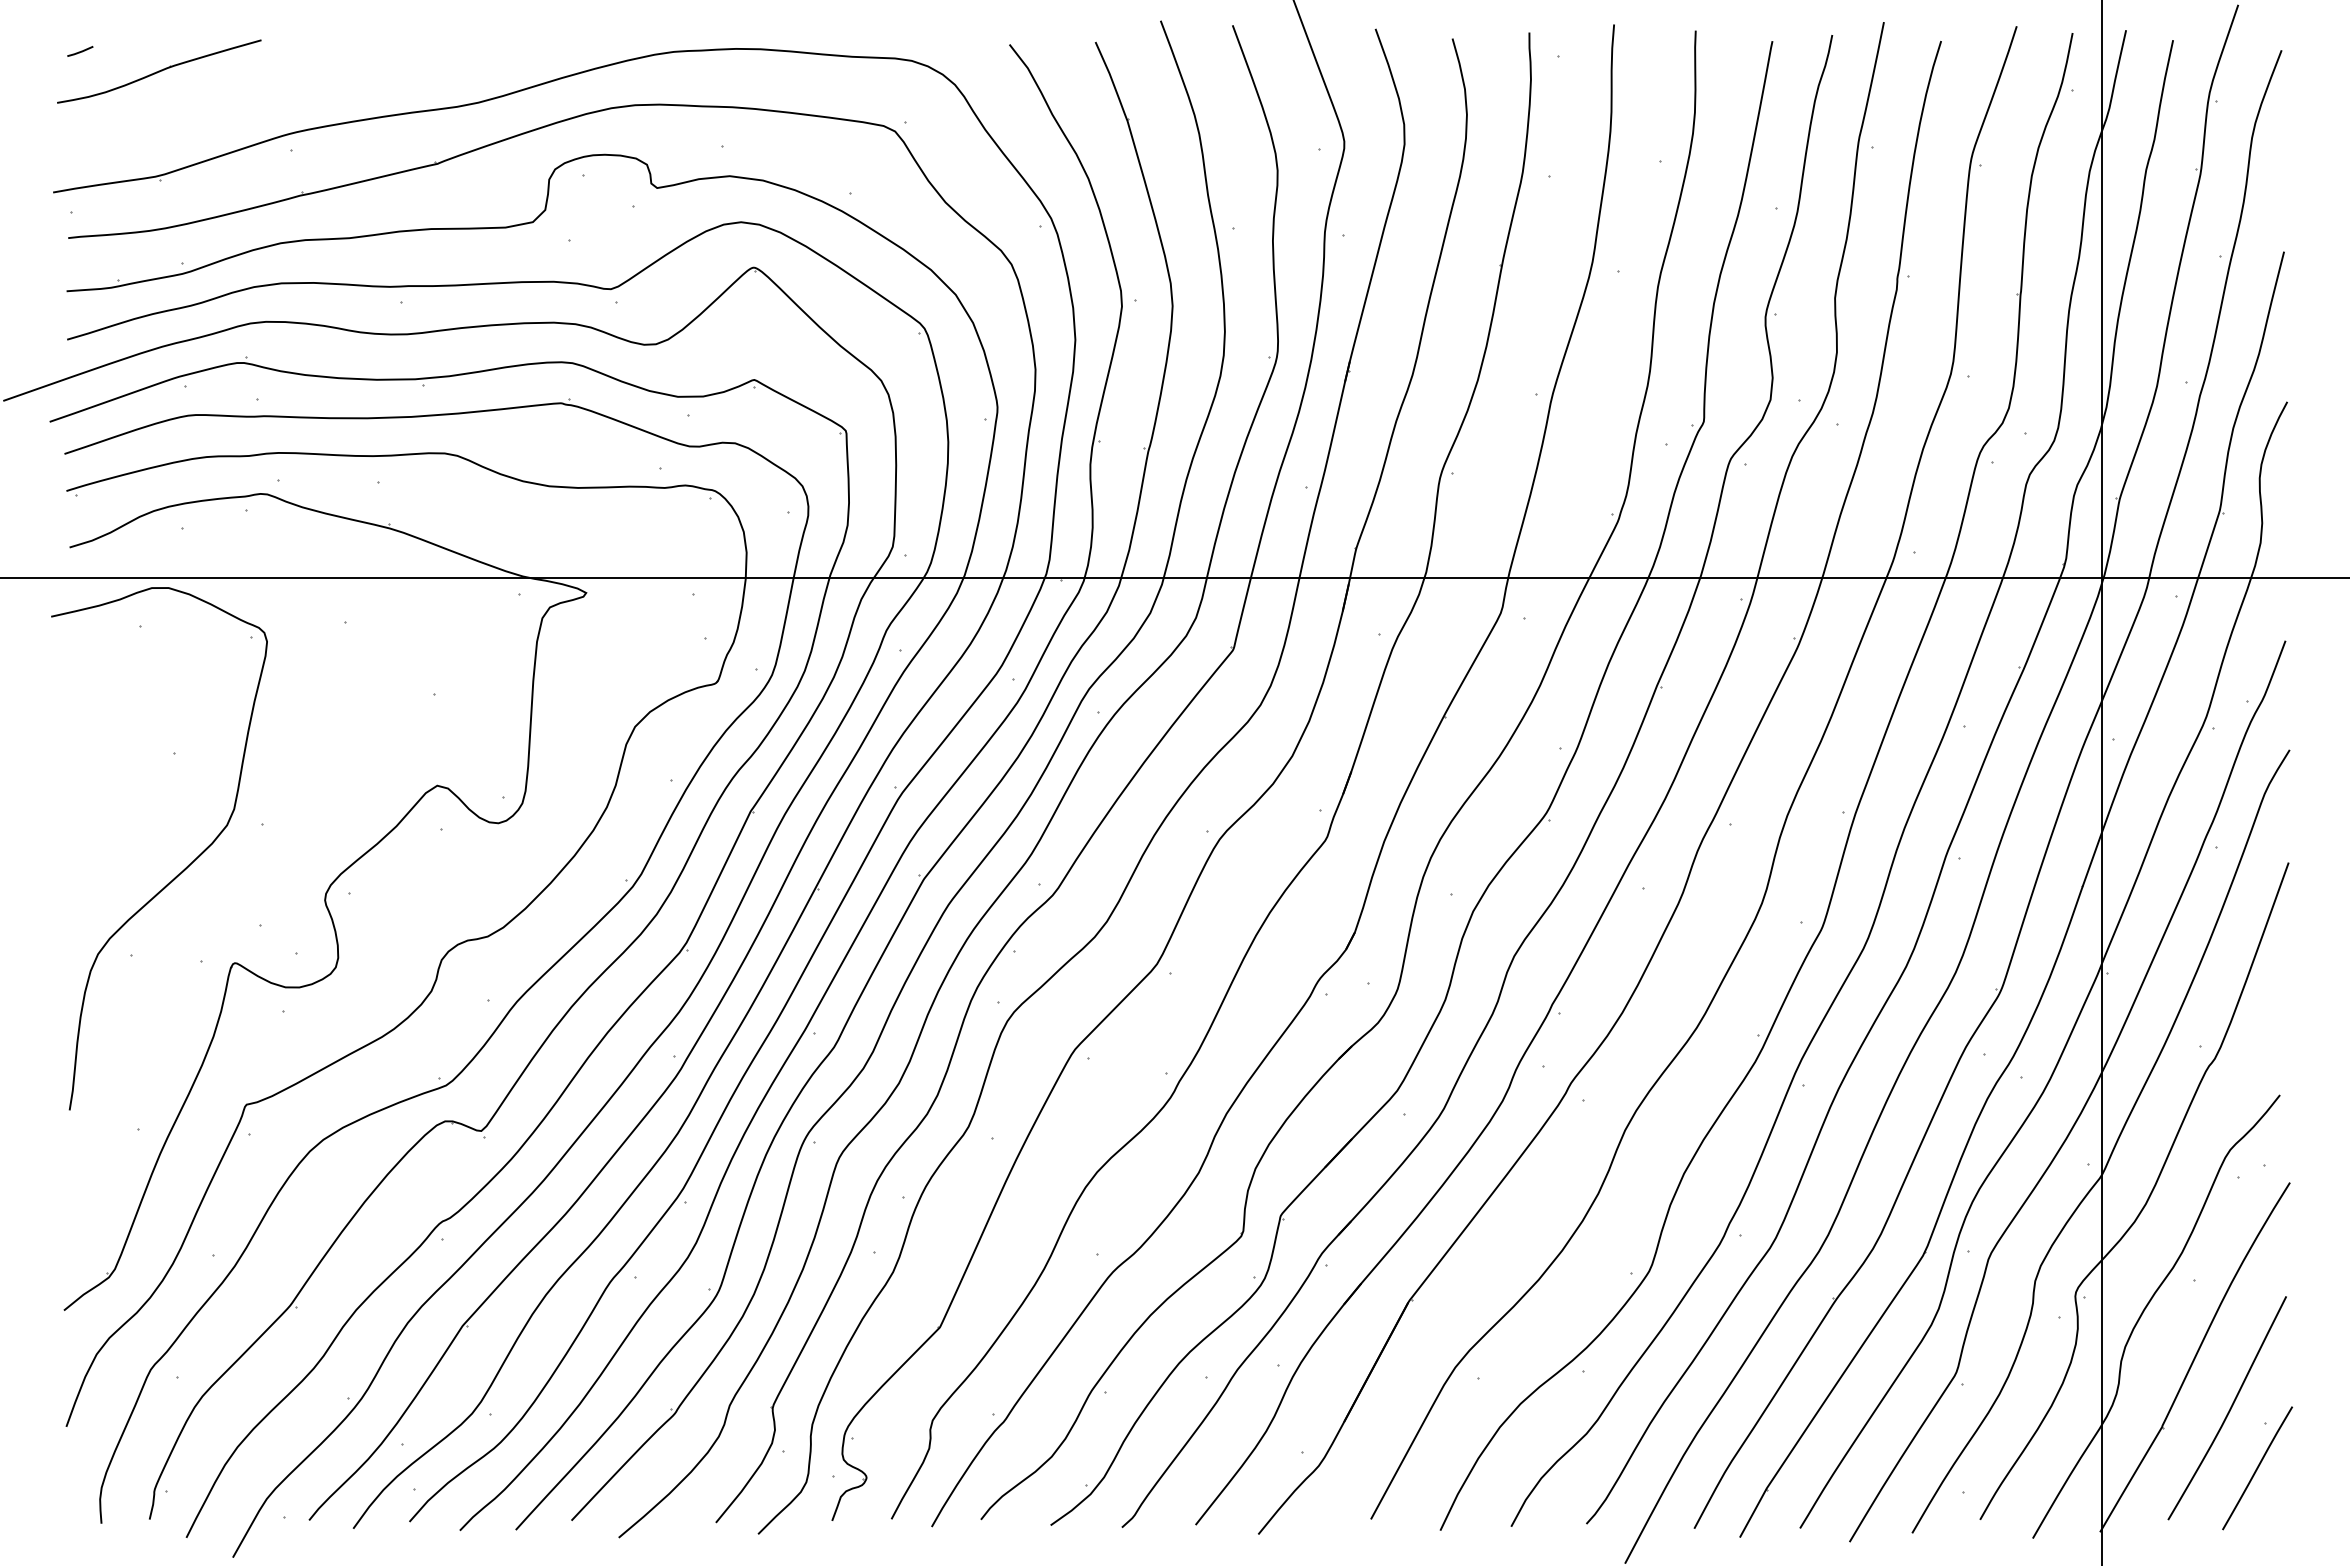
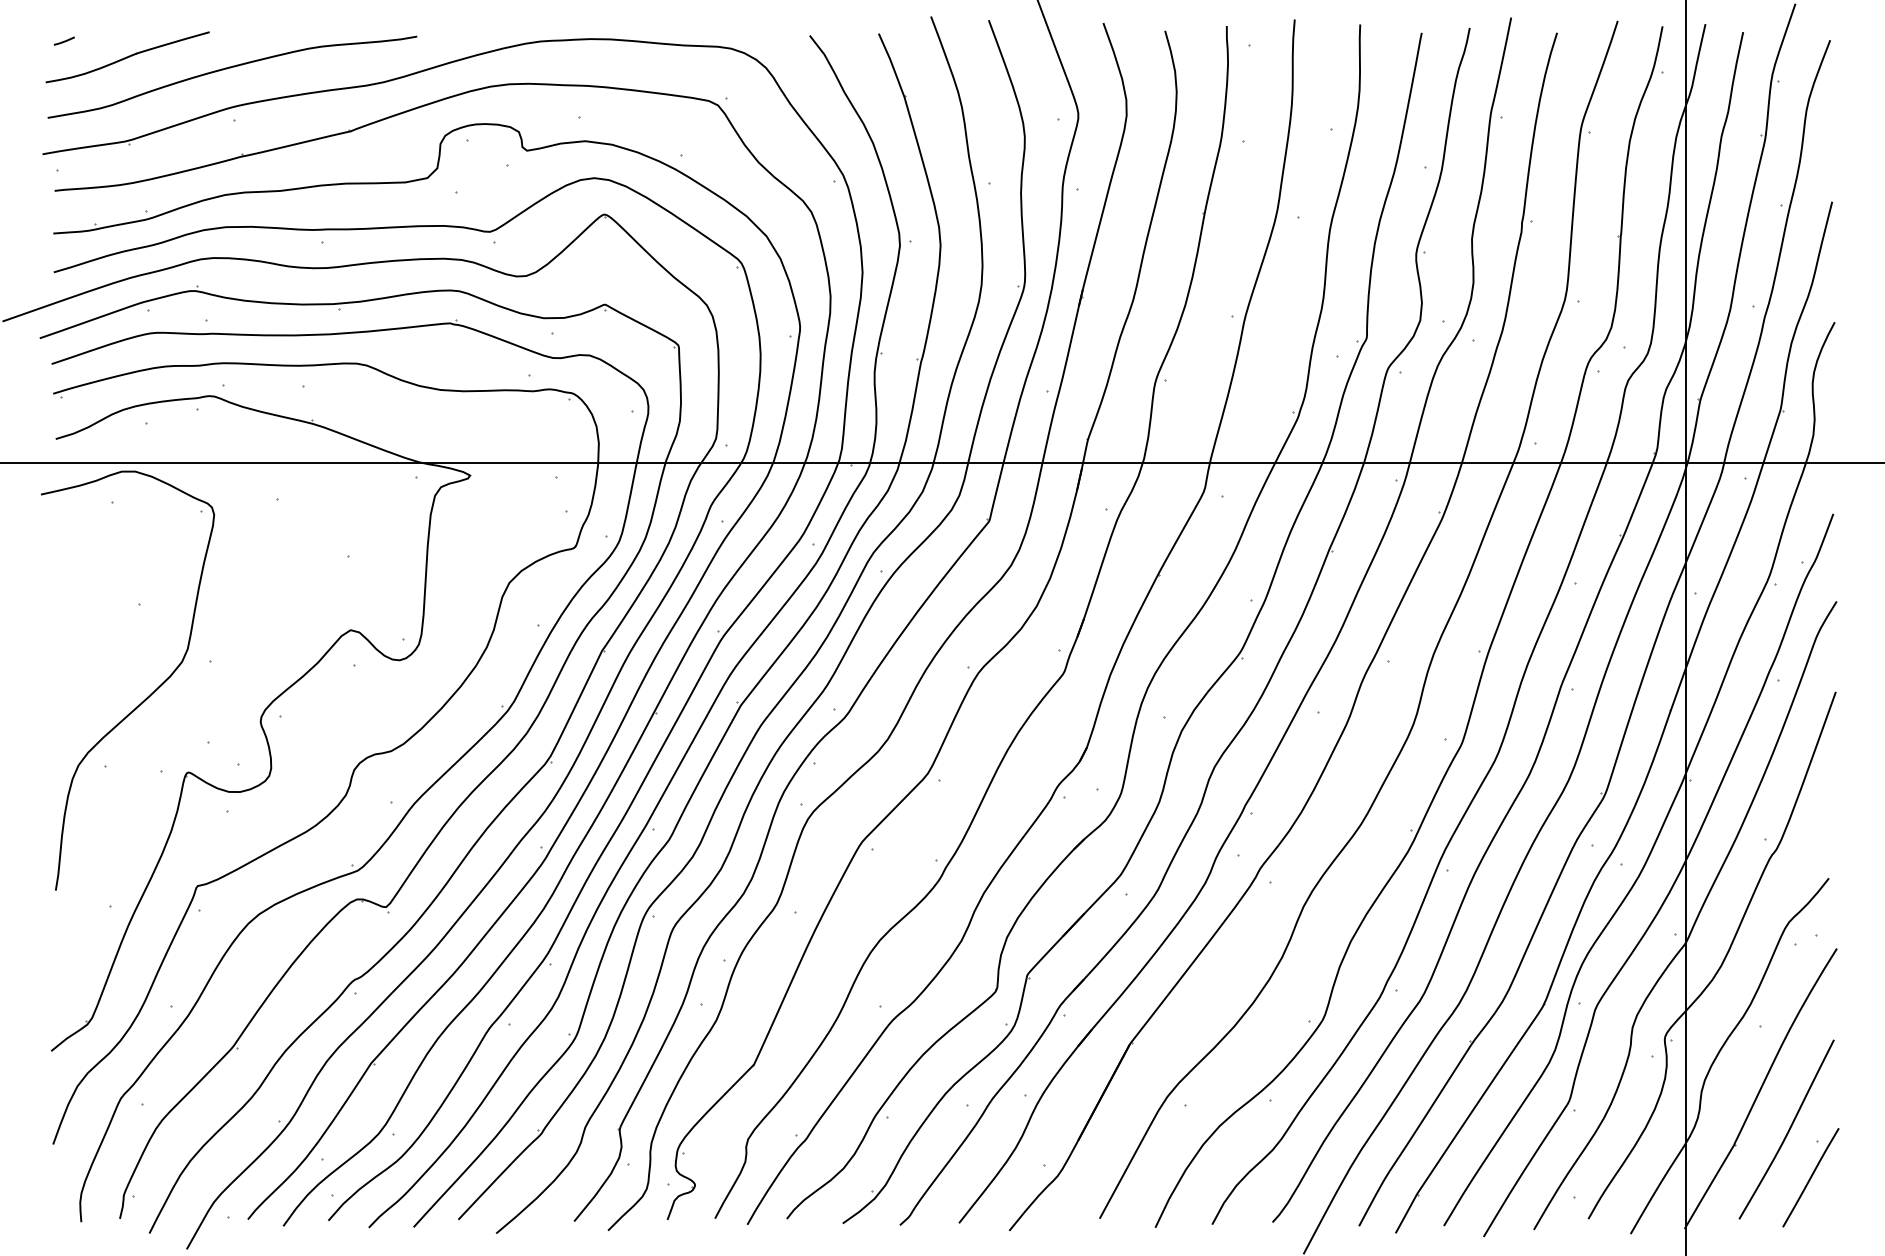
curve: (287, 85) -> (230, 68), added

